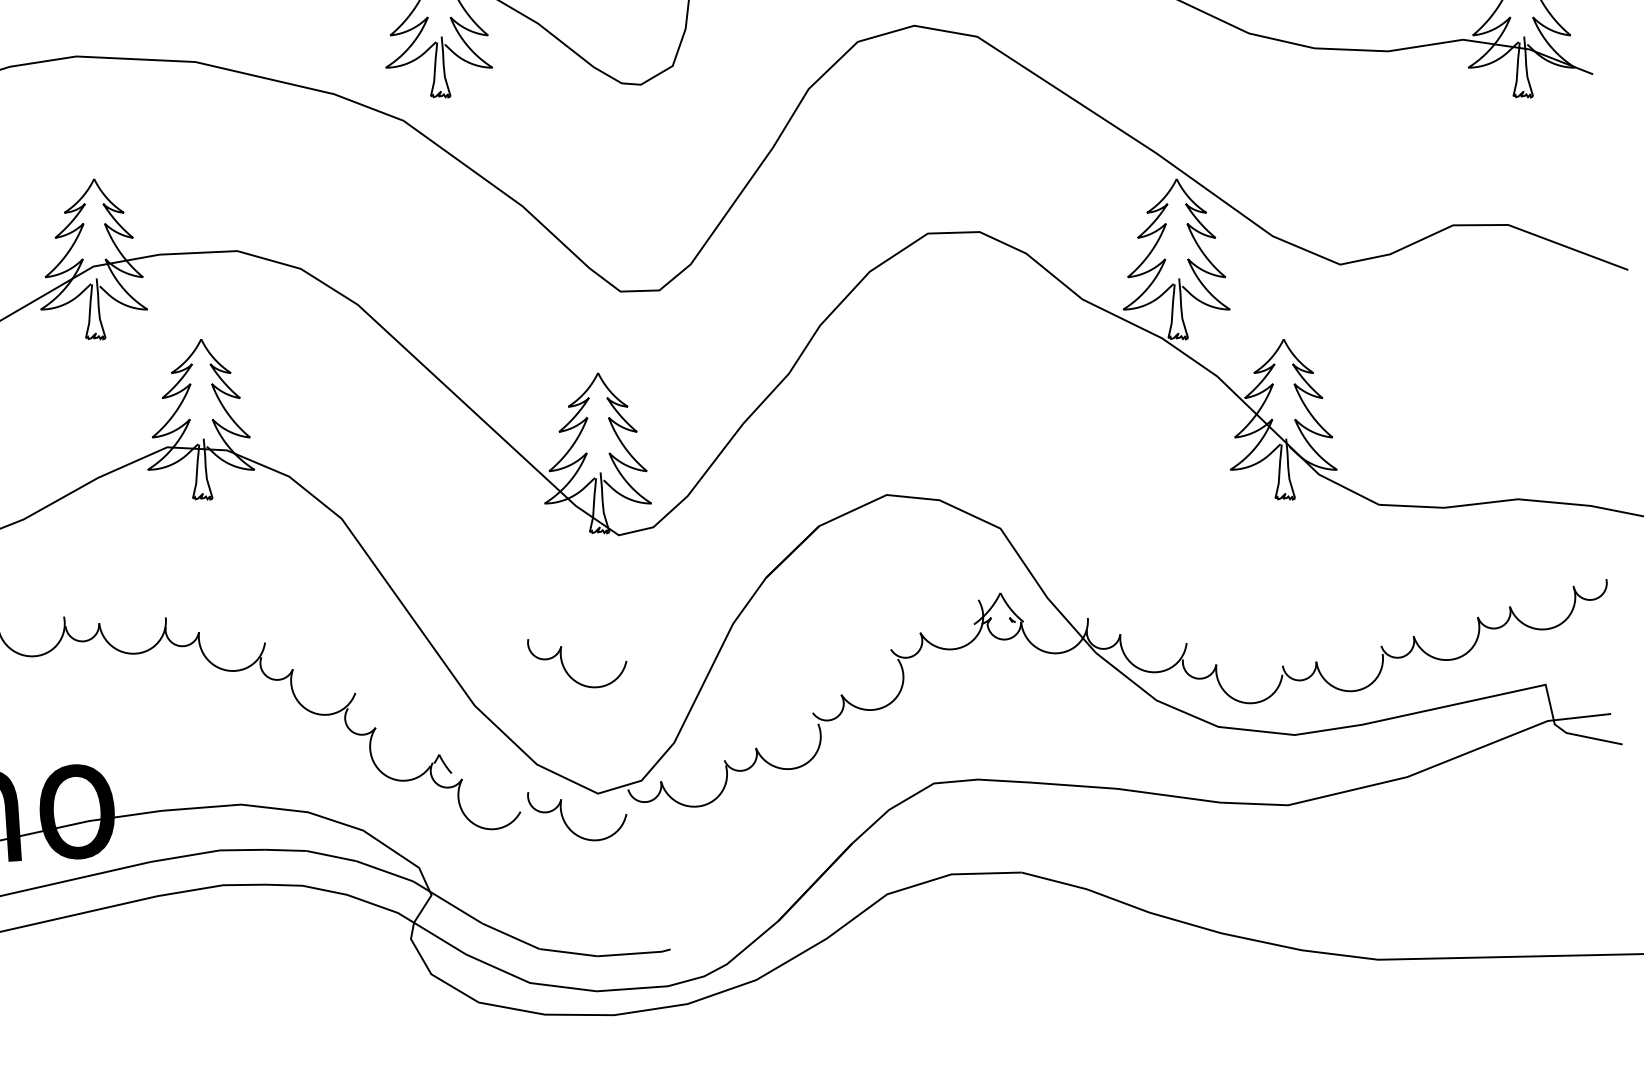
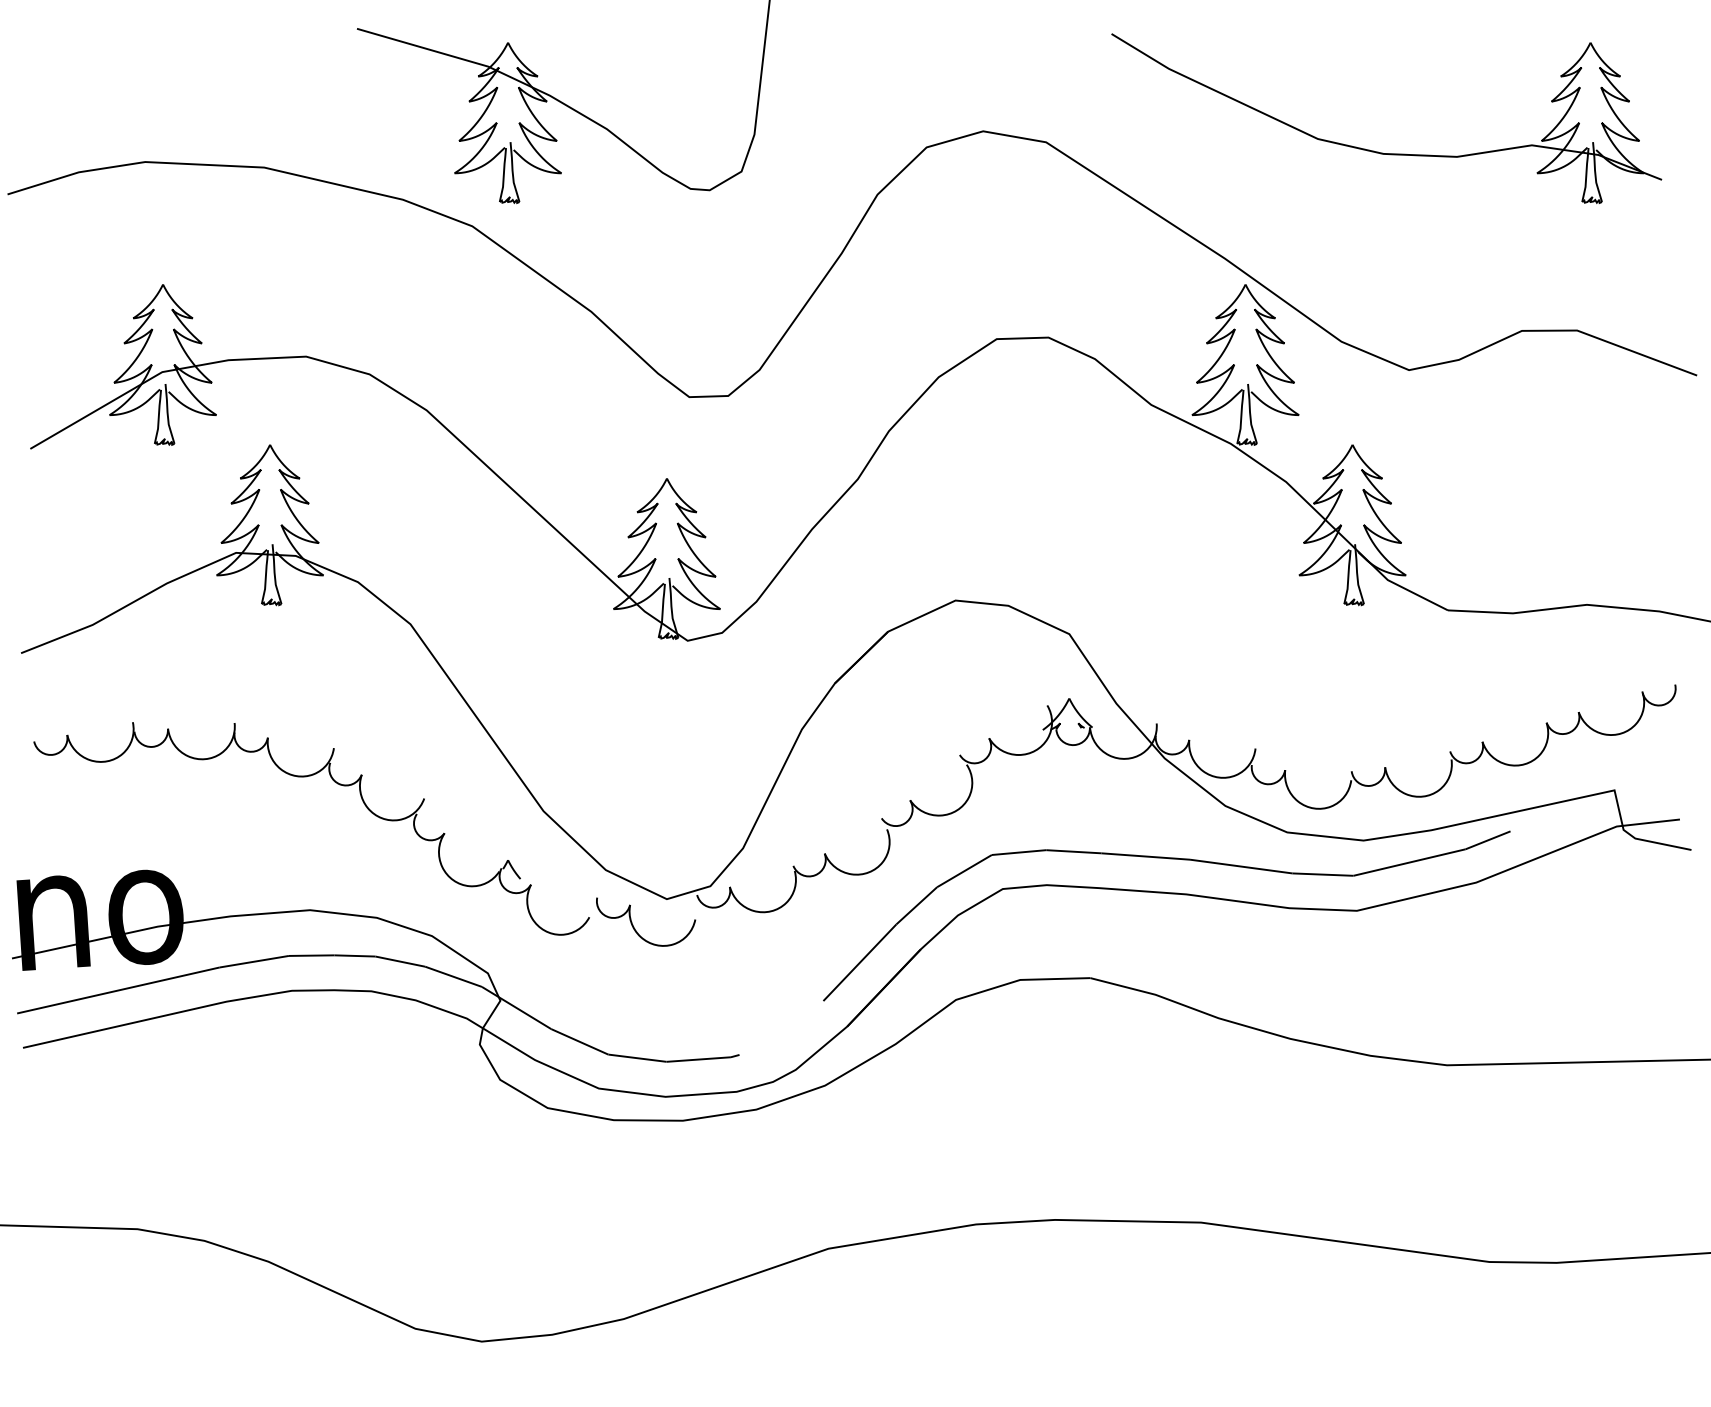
part: (566, 669) -> (635, 775), removed
curve: (1100, 753) -> (1169, 859), added

